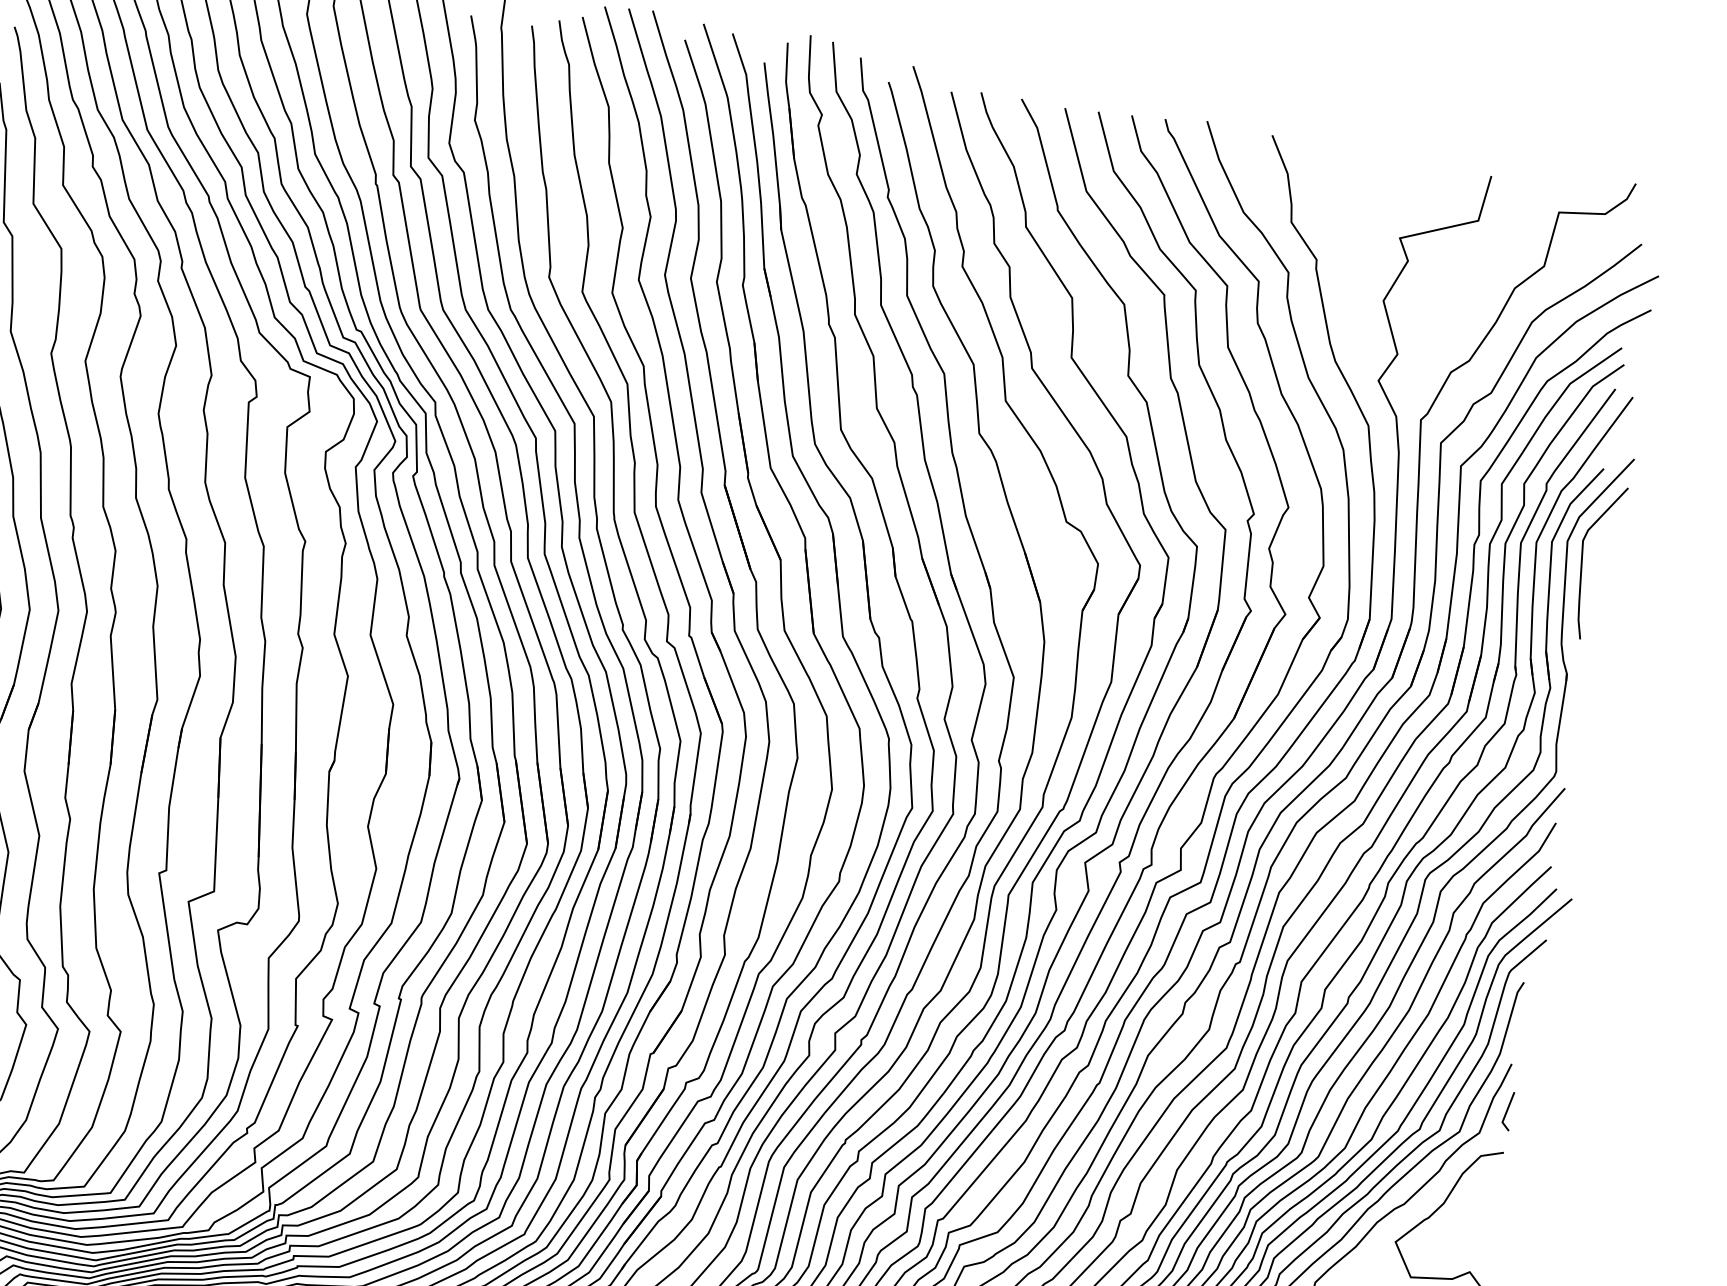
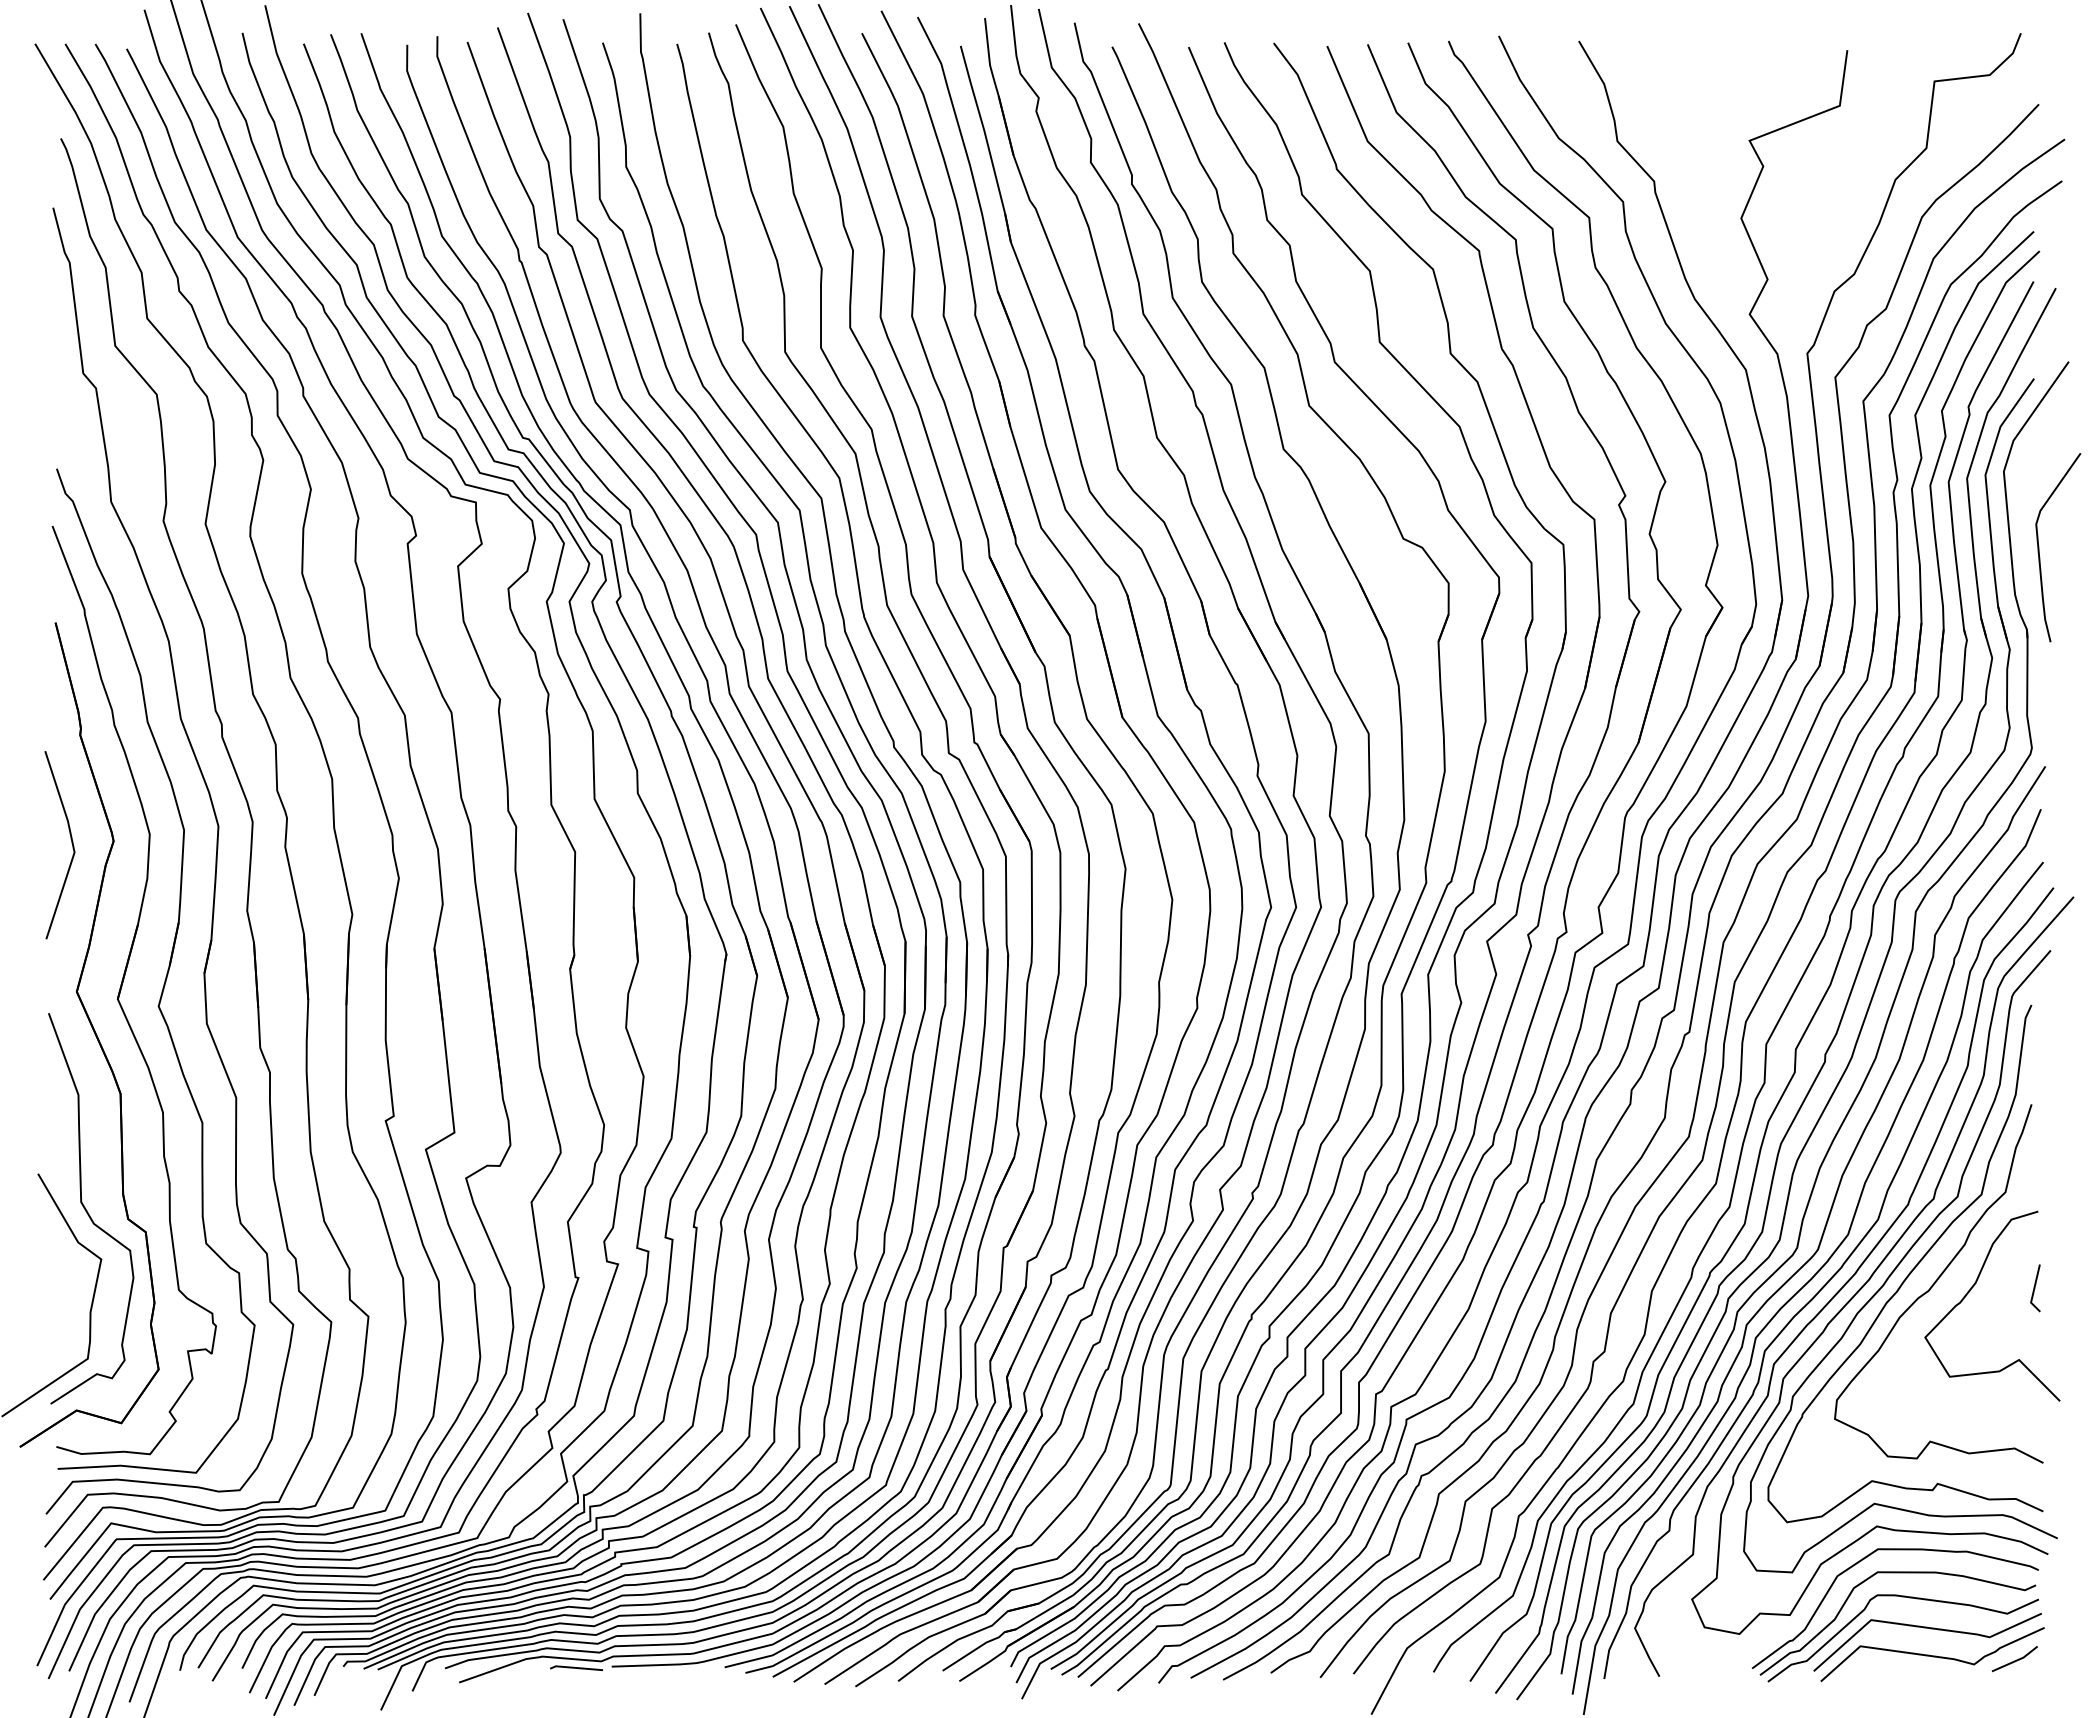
curve: (1582, 560) -> (2039, 547), moved
line: (1507, 1111) -> (2035, 1288), moved

